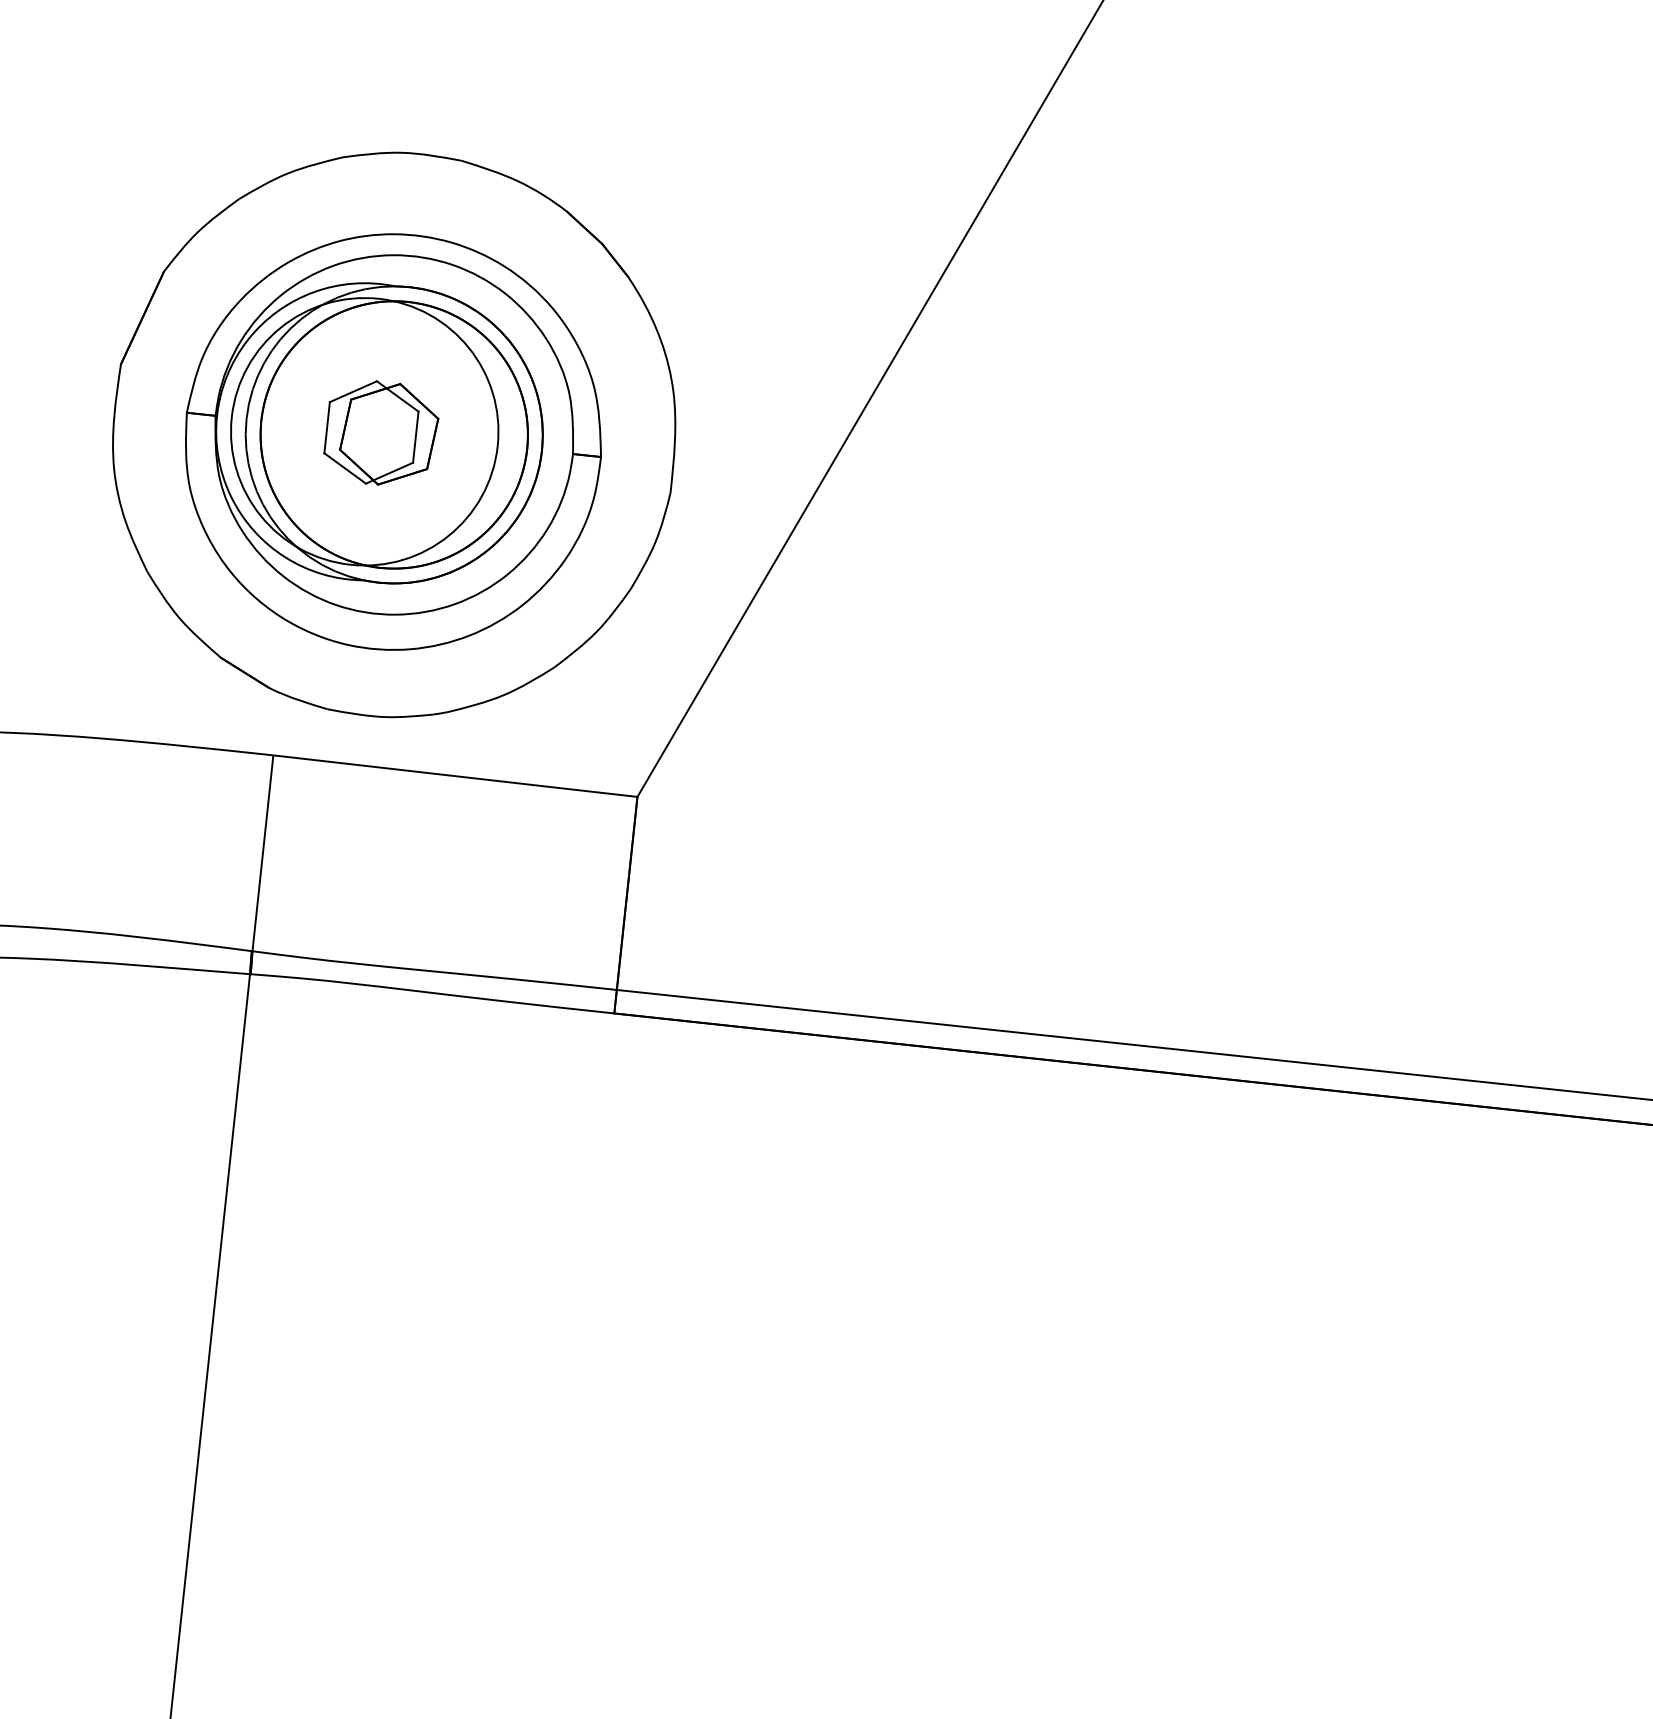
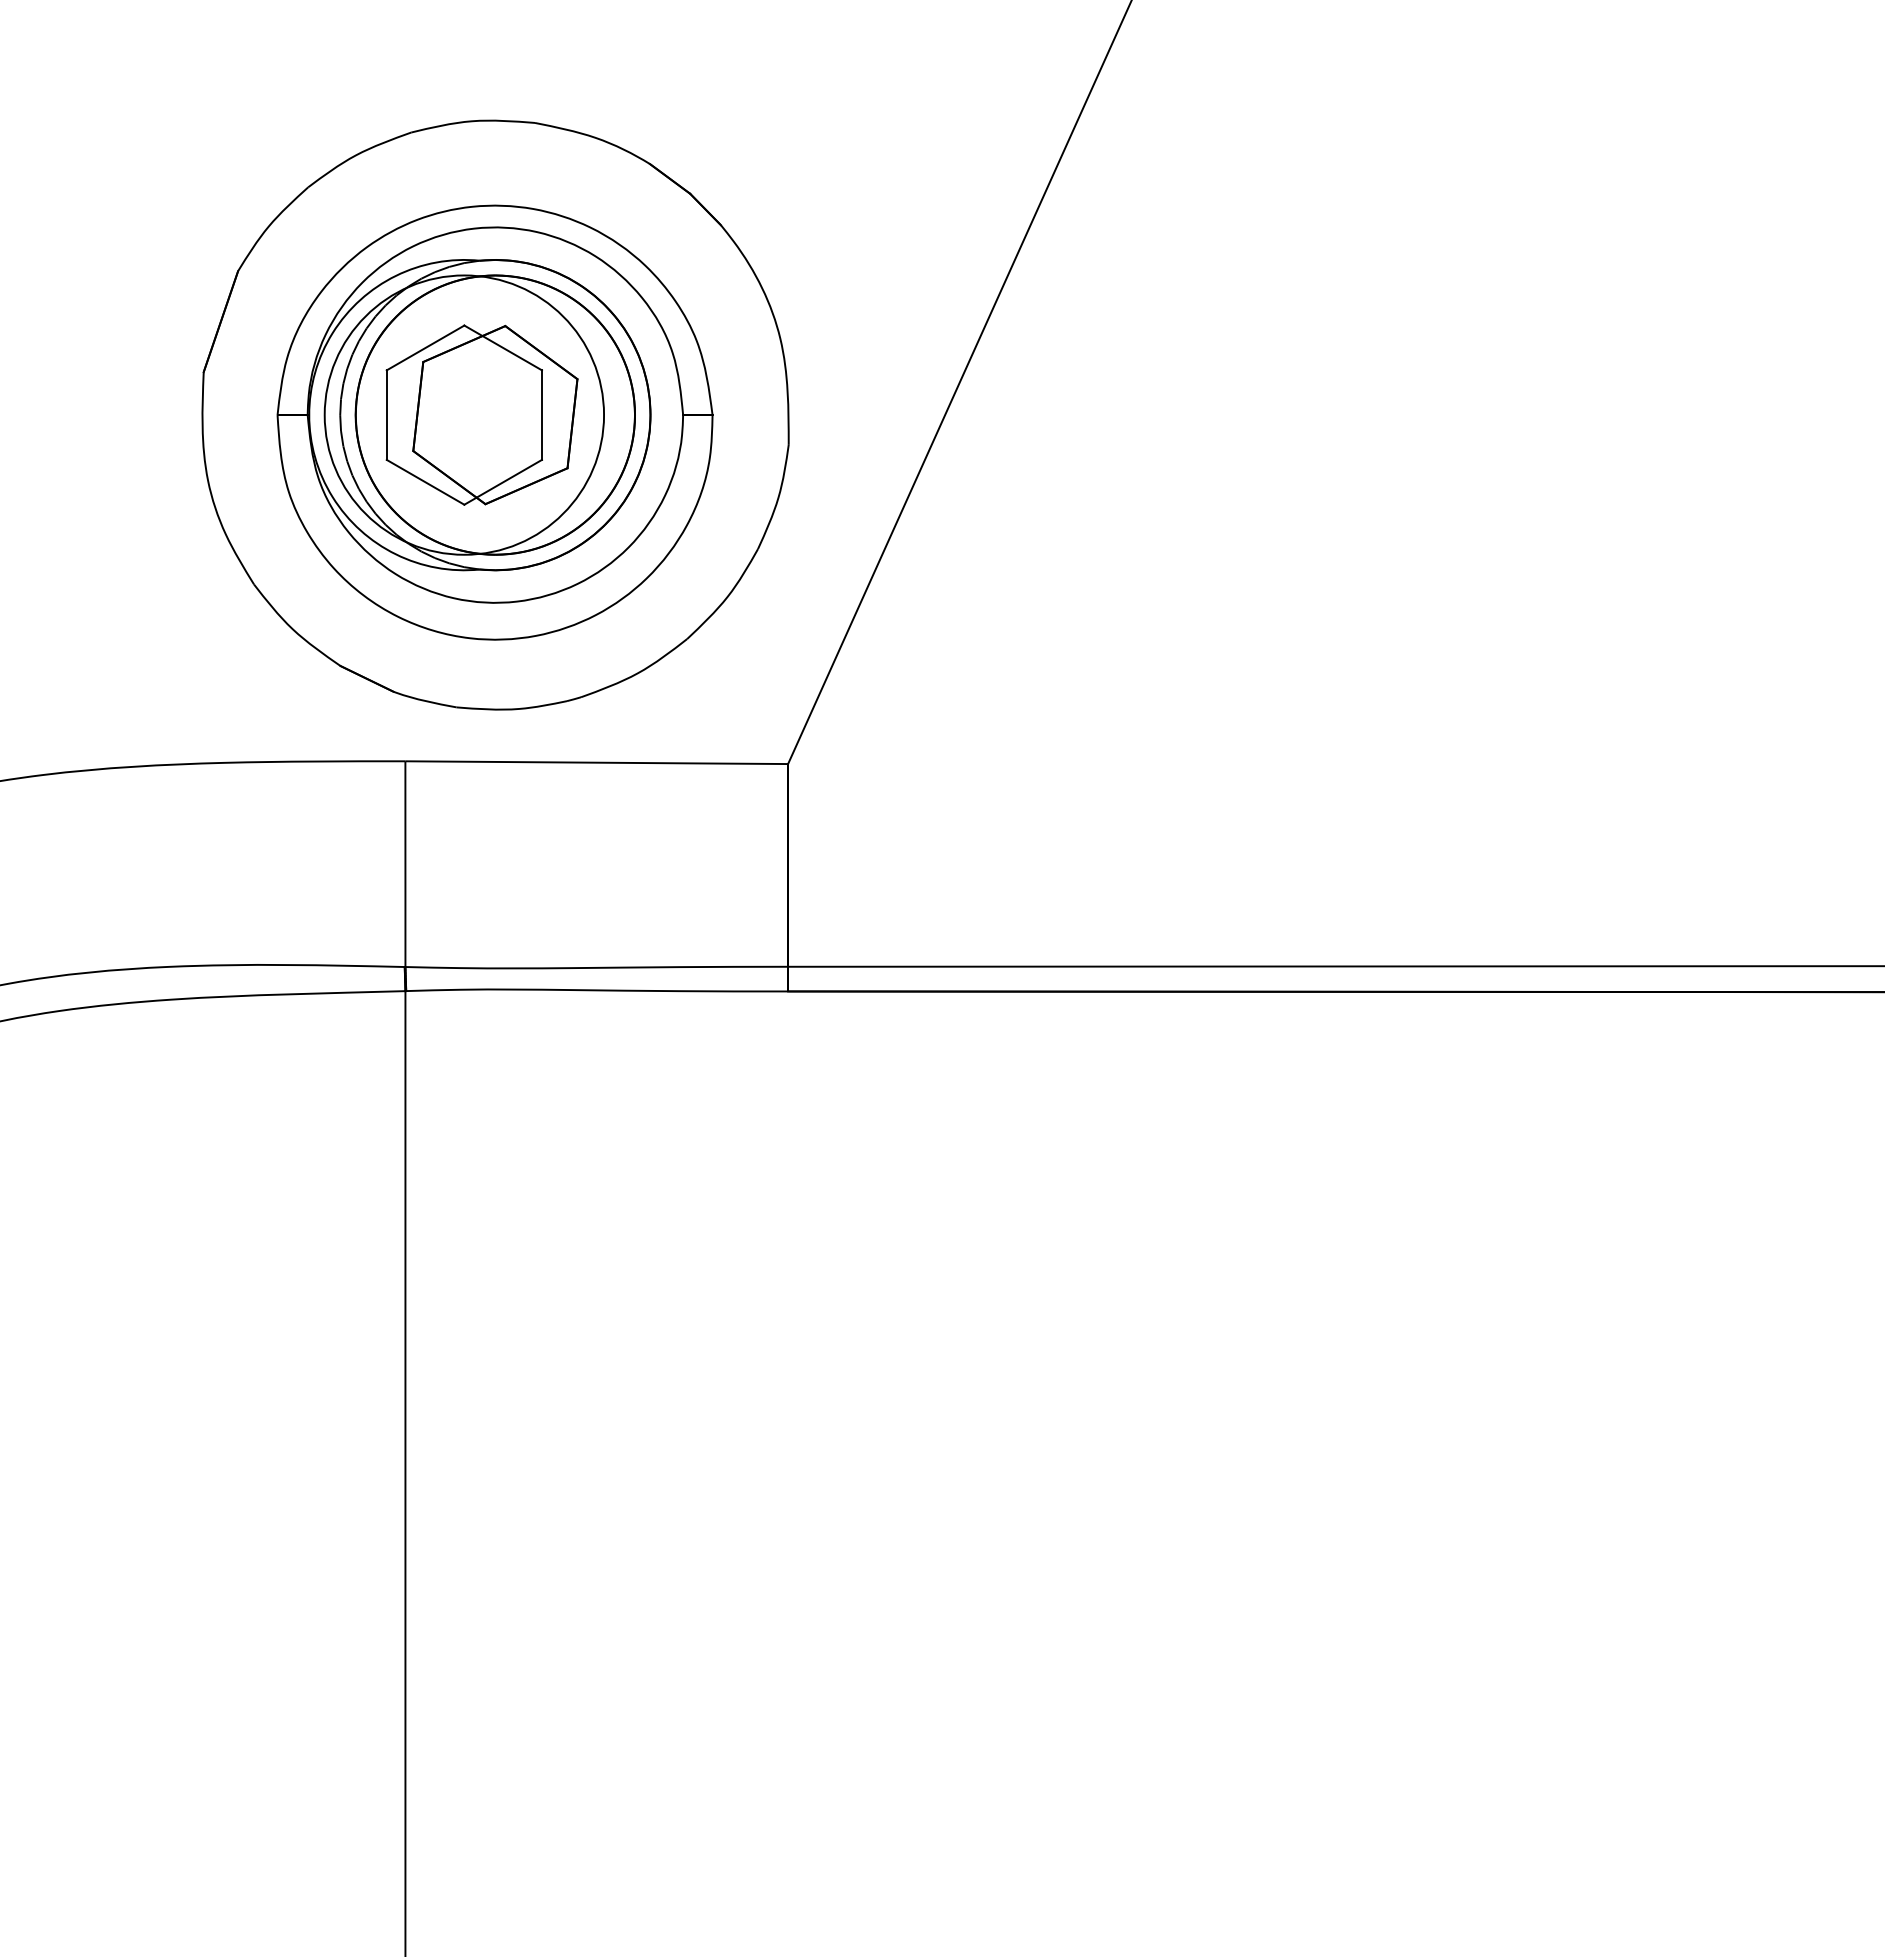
part: (381, 432) -> (481, 414), size x1.67

